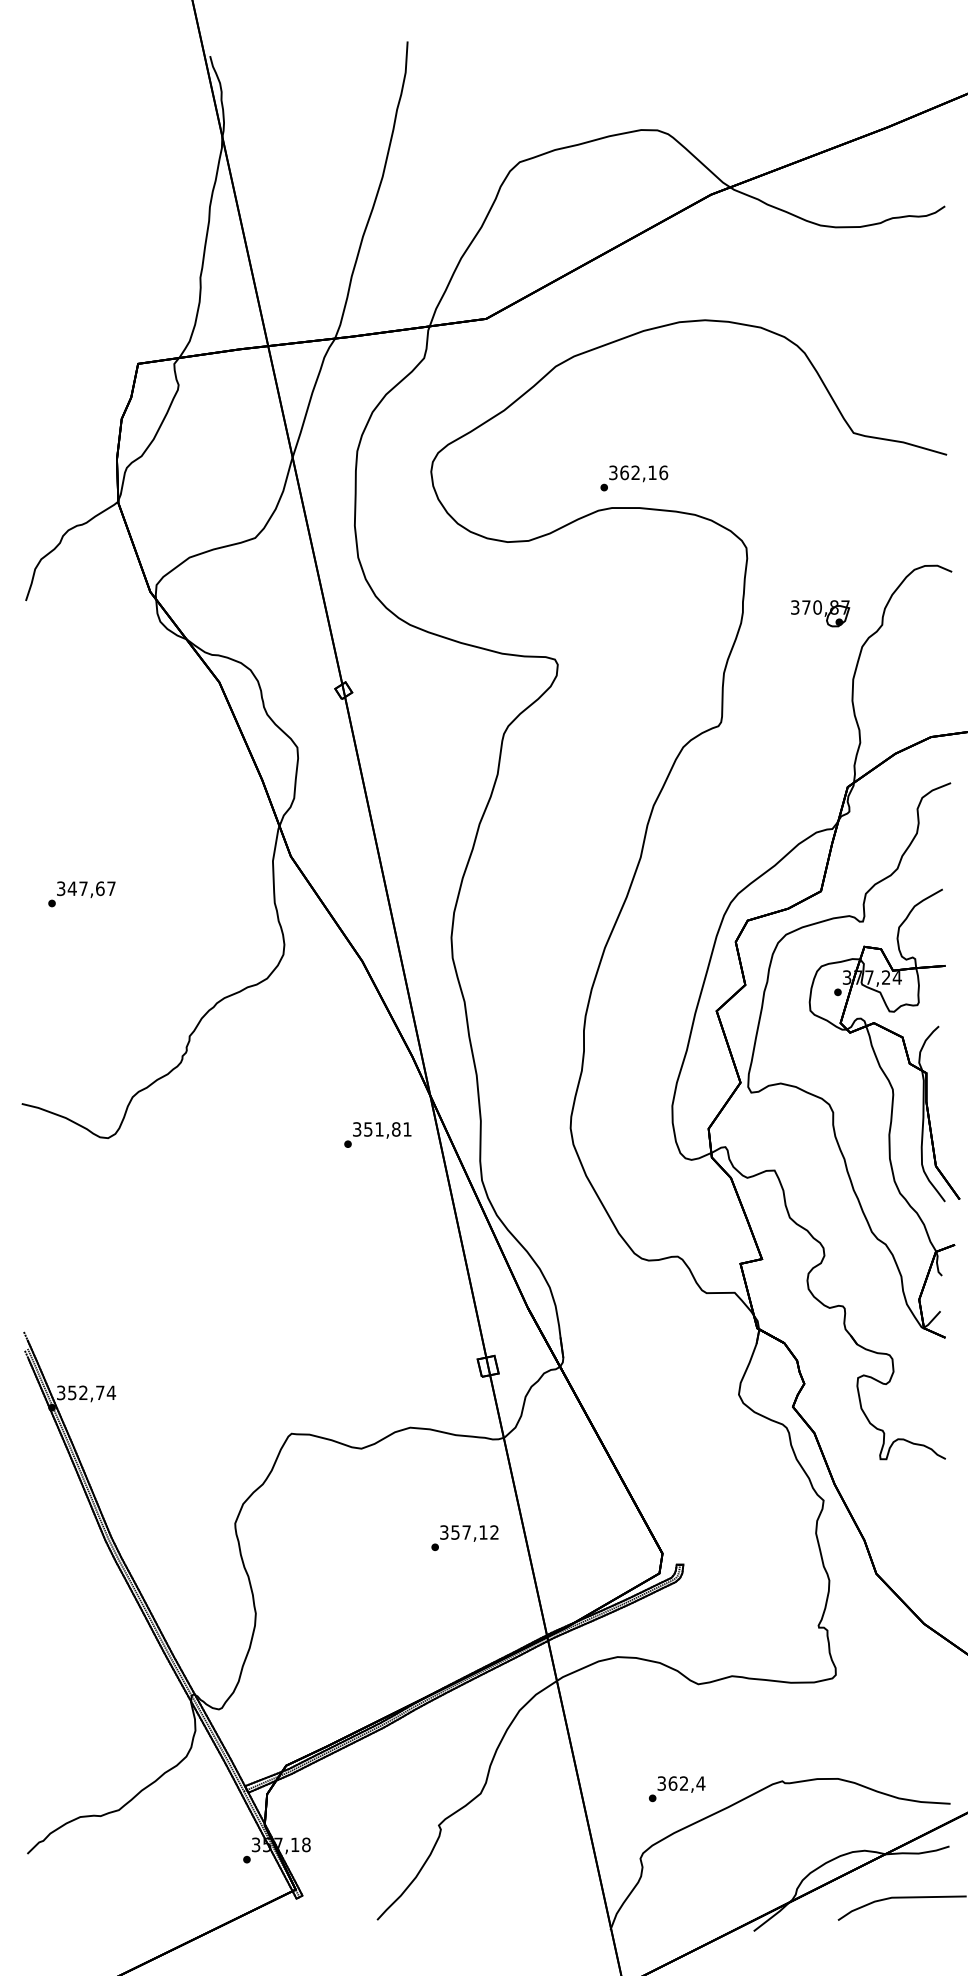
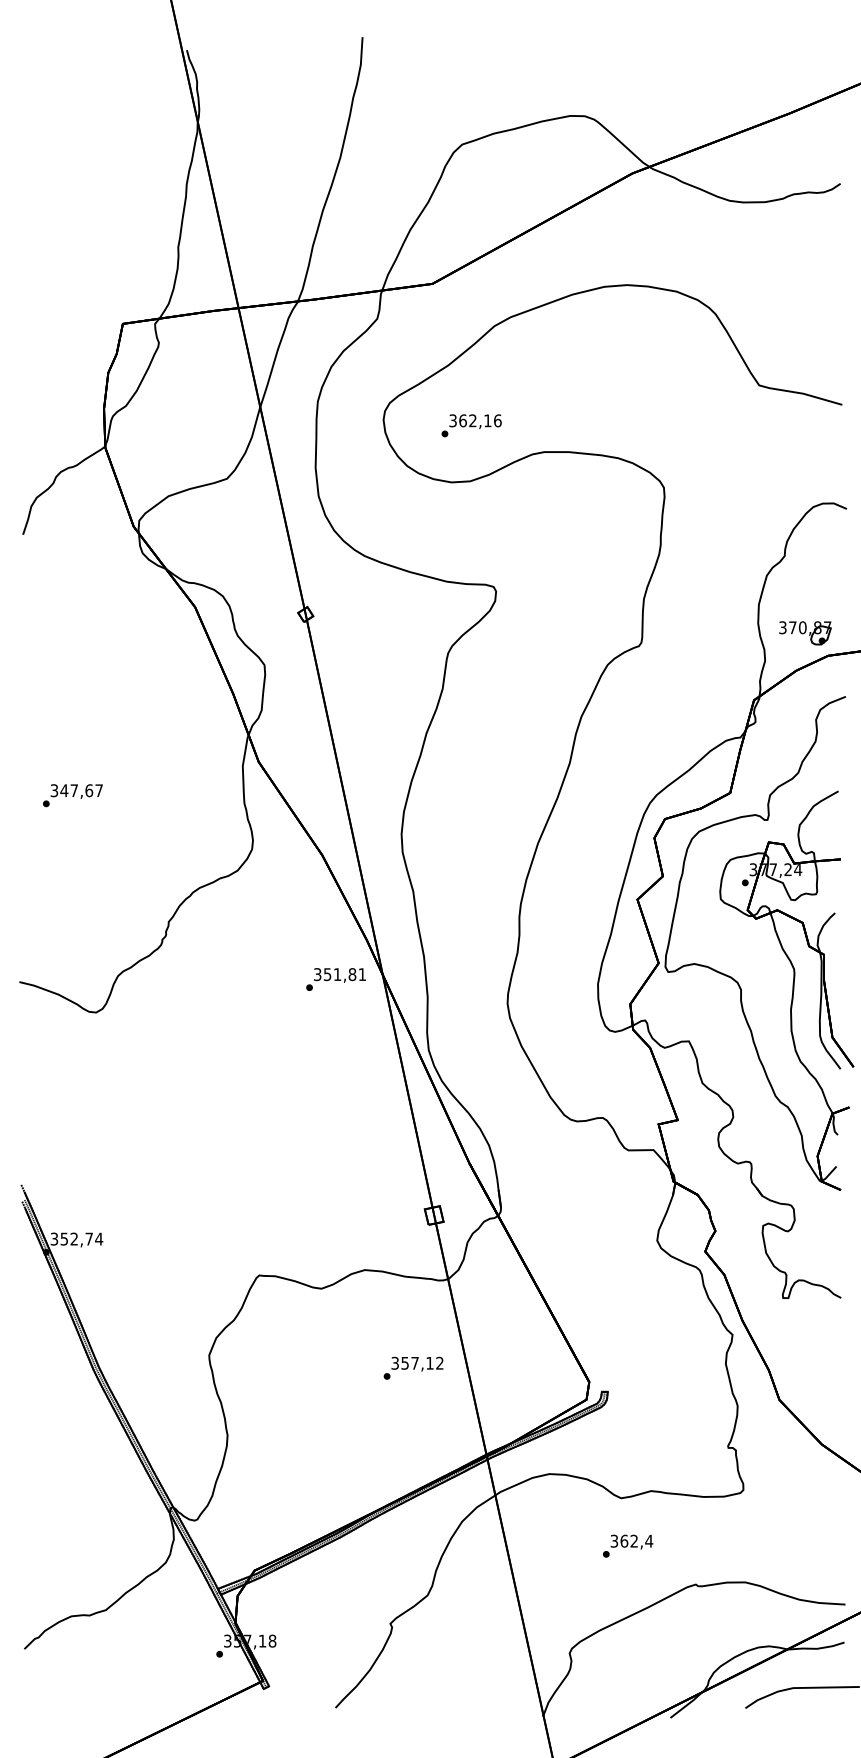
text: (634, 478) -> (471, 425), moved
part: (820, 613) -> (805, 633), moved
text: (377, 1134) -> (335, 979), moved
text: (676, 1789) -> (627, 1546), moved

